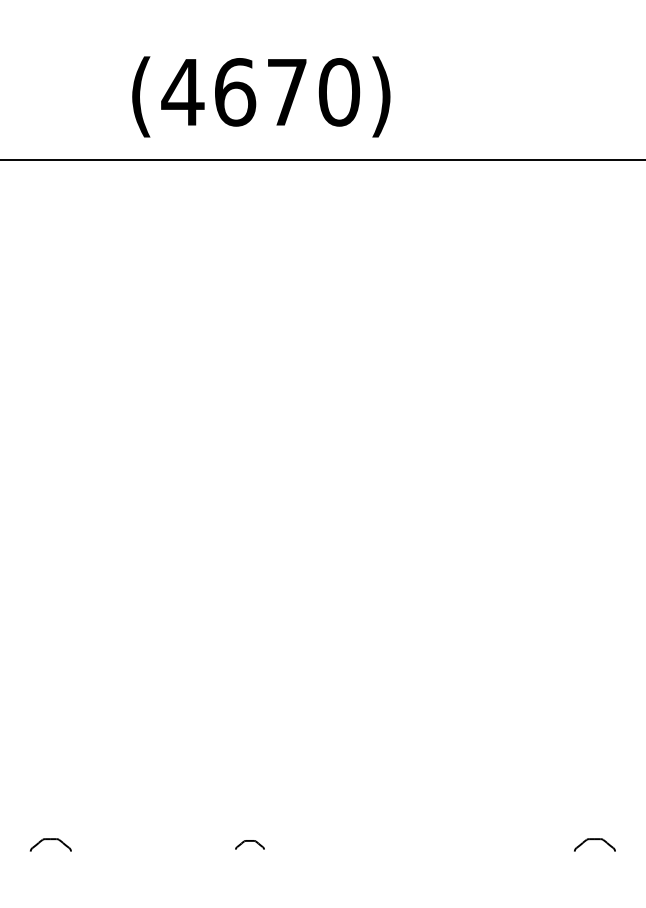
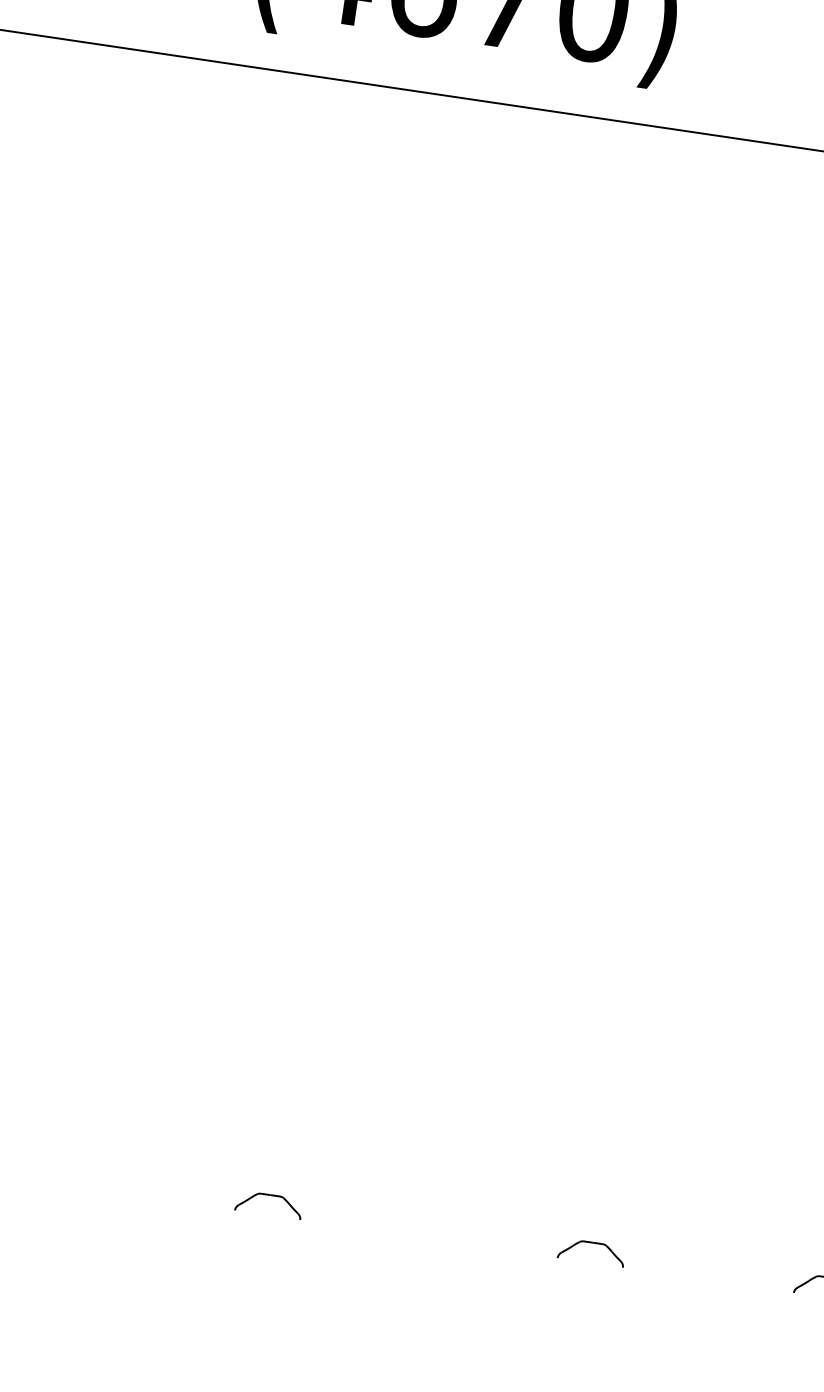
part: (249, 844) -> (268, 1203), size x1.43
part: (449, 844) -> (592, 1251), added

